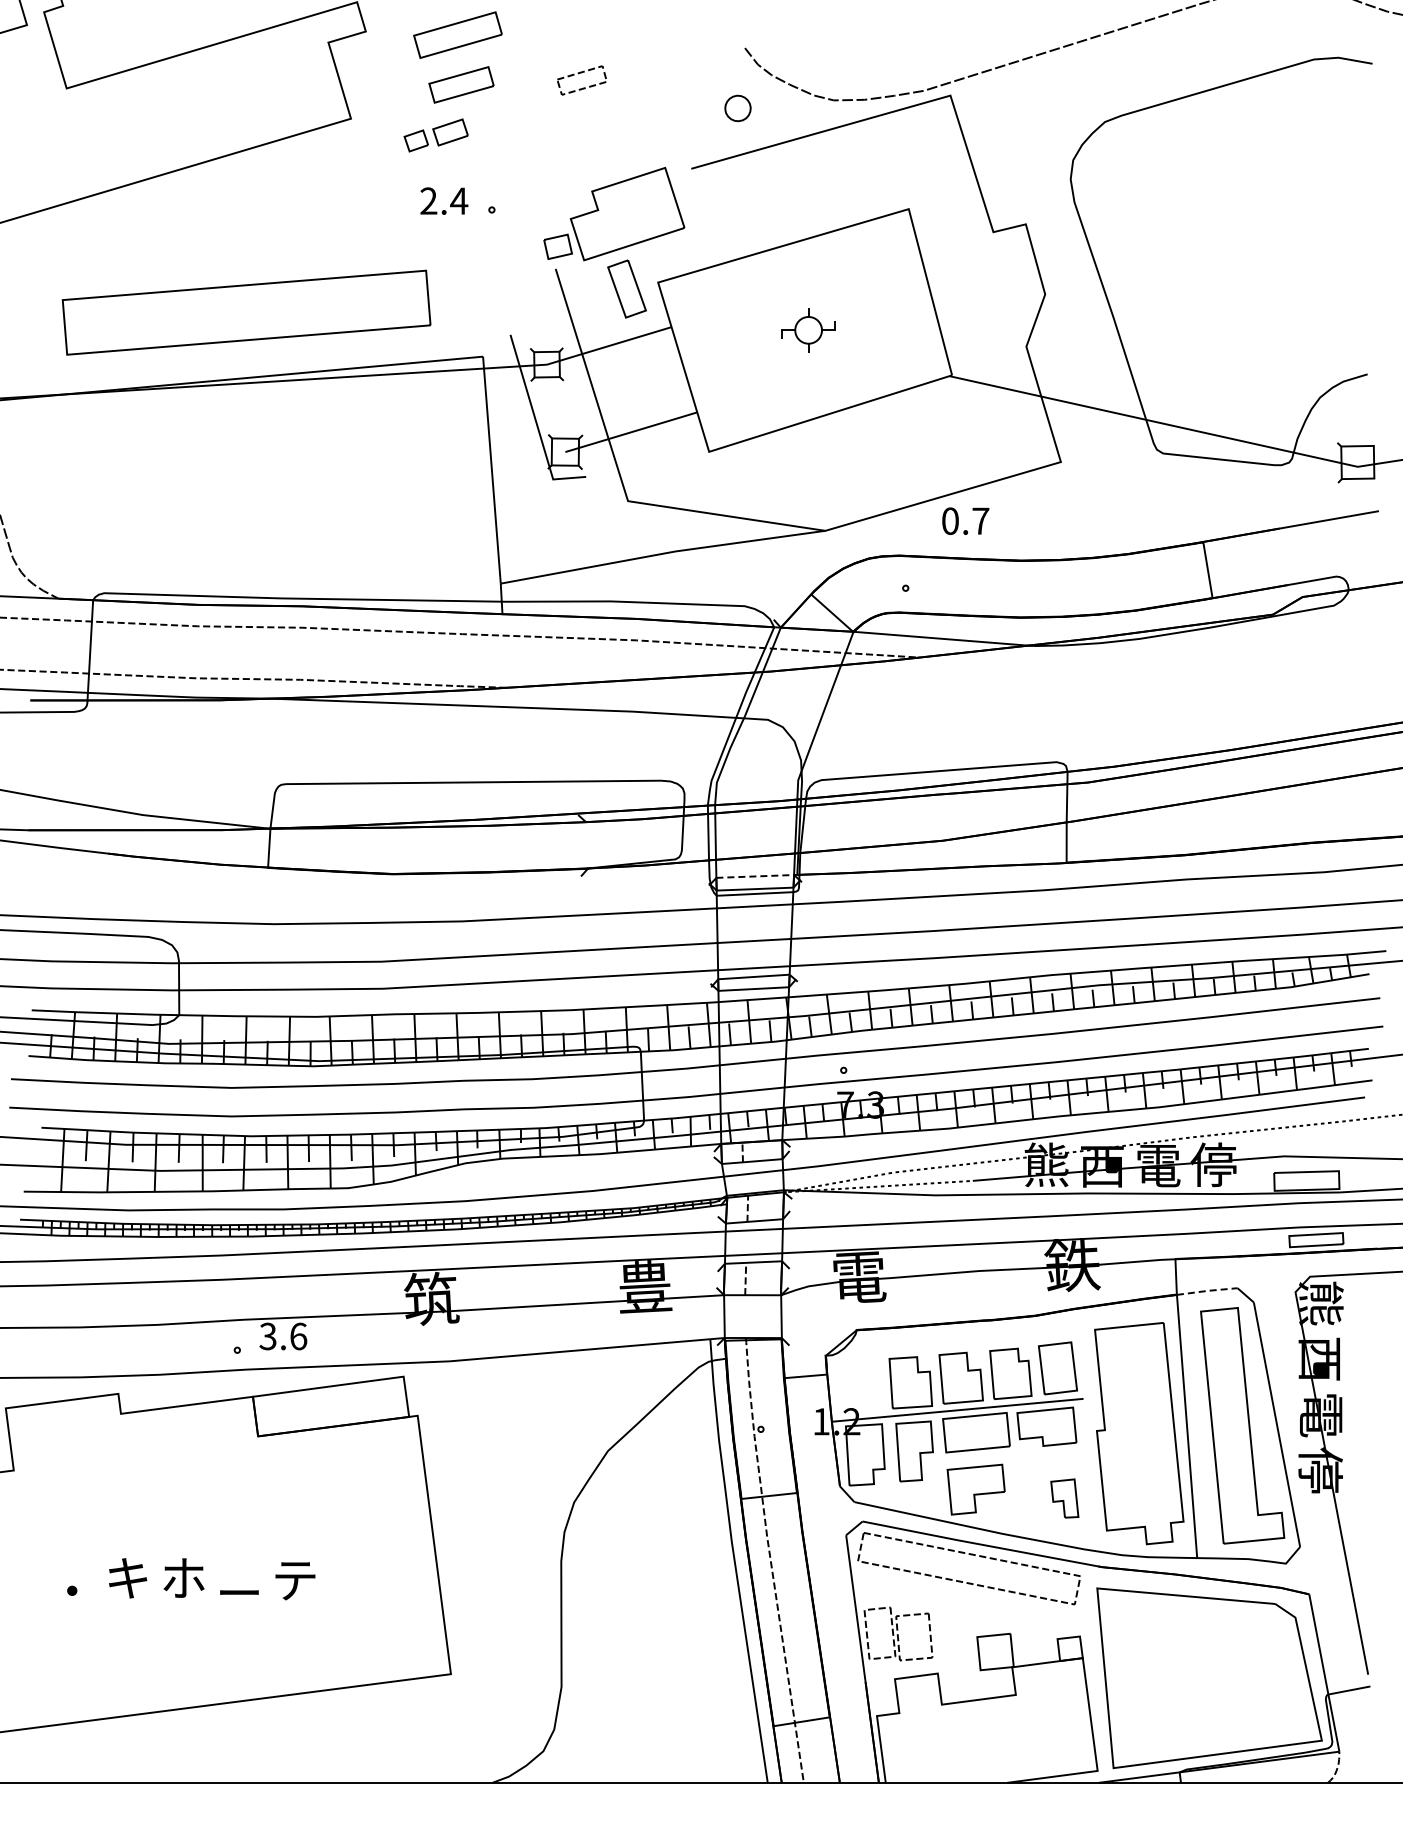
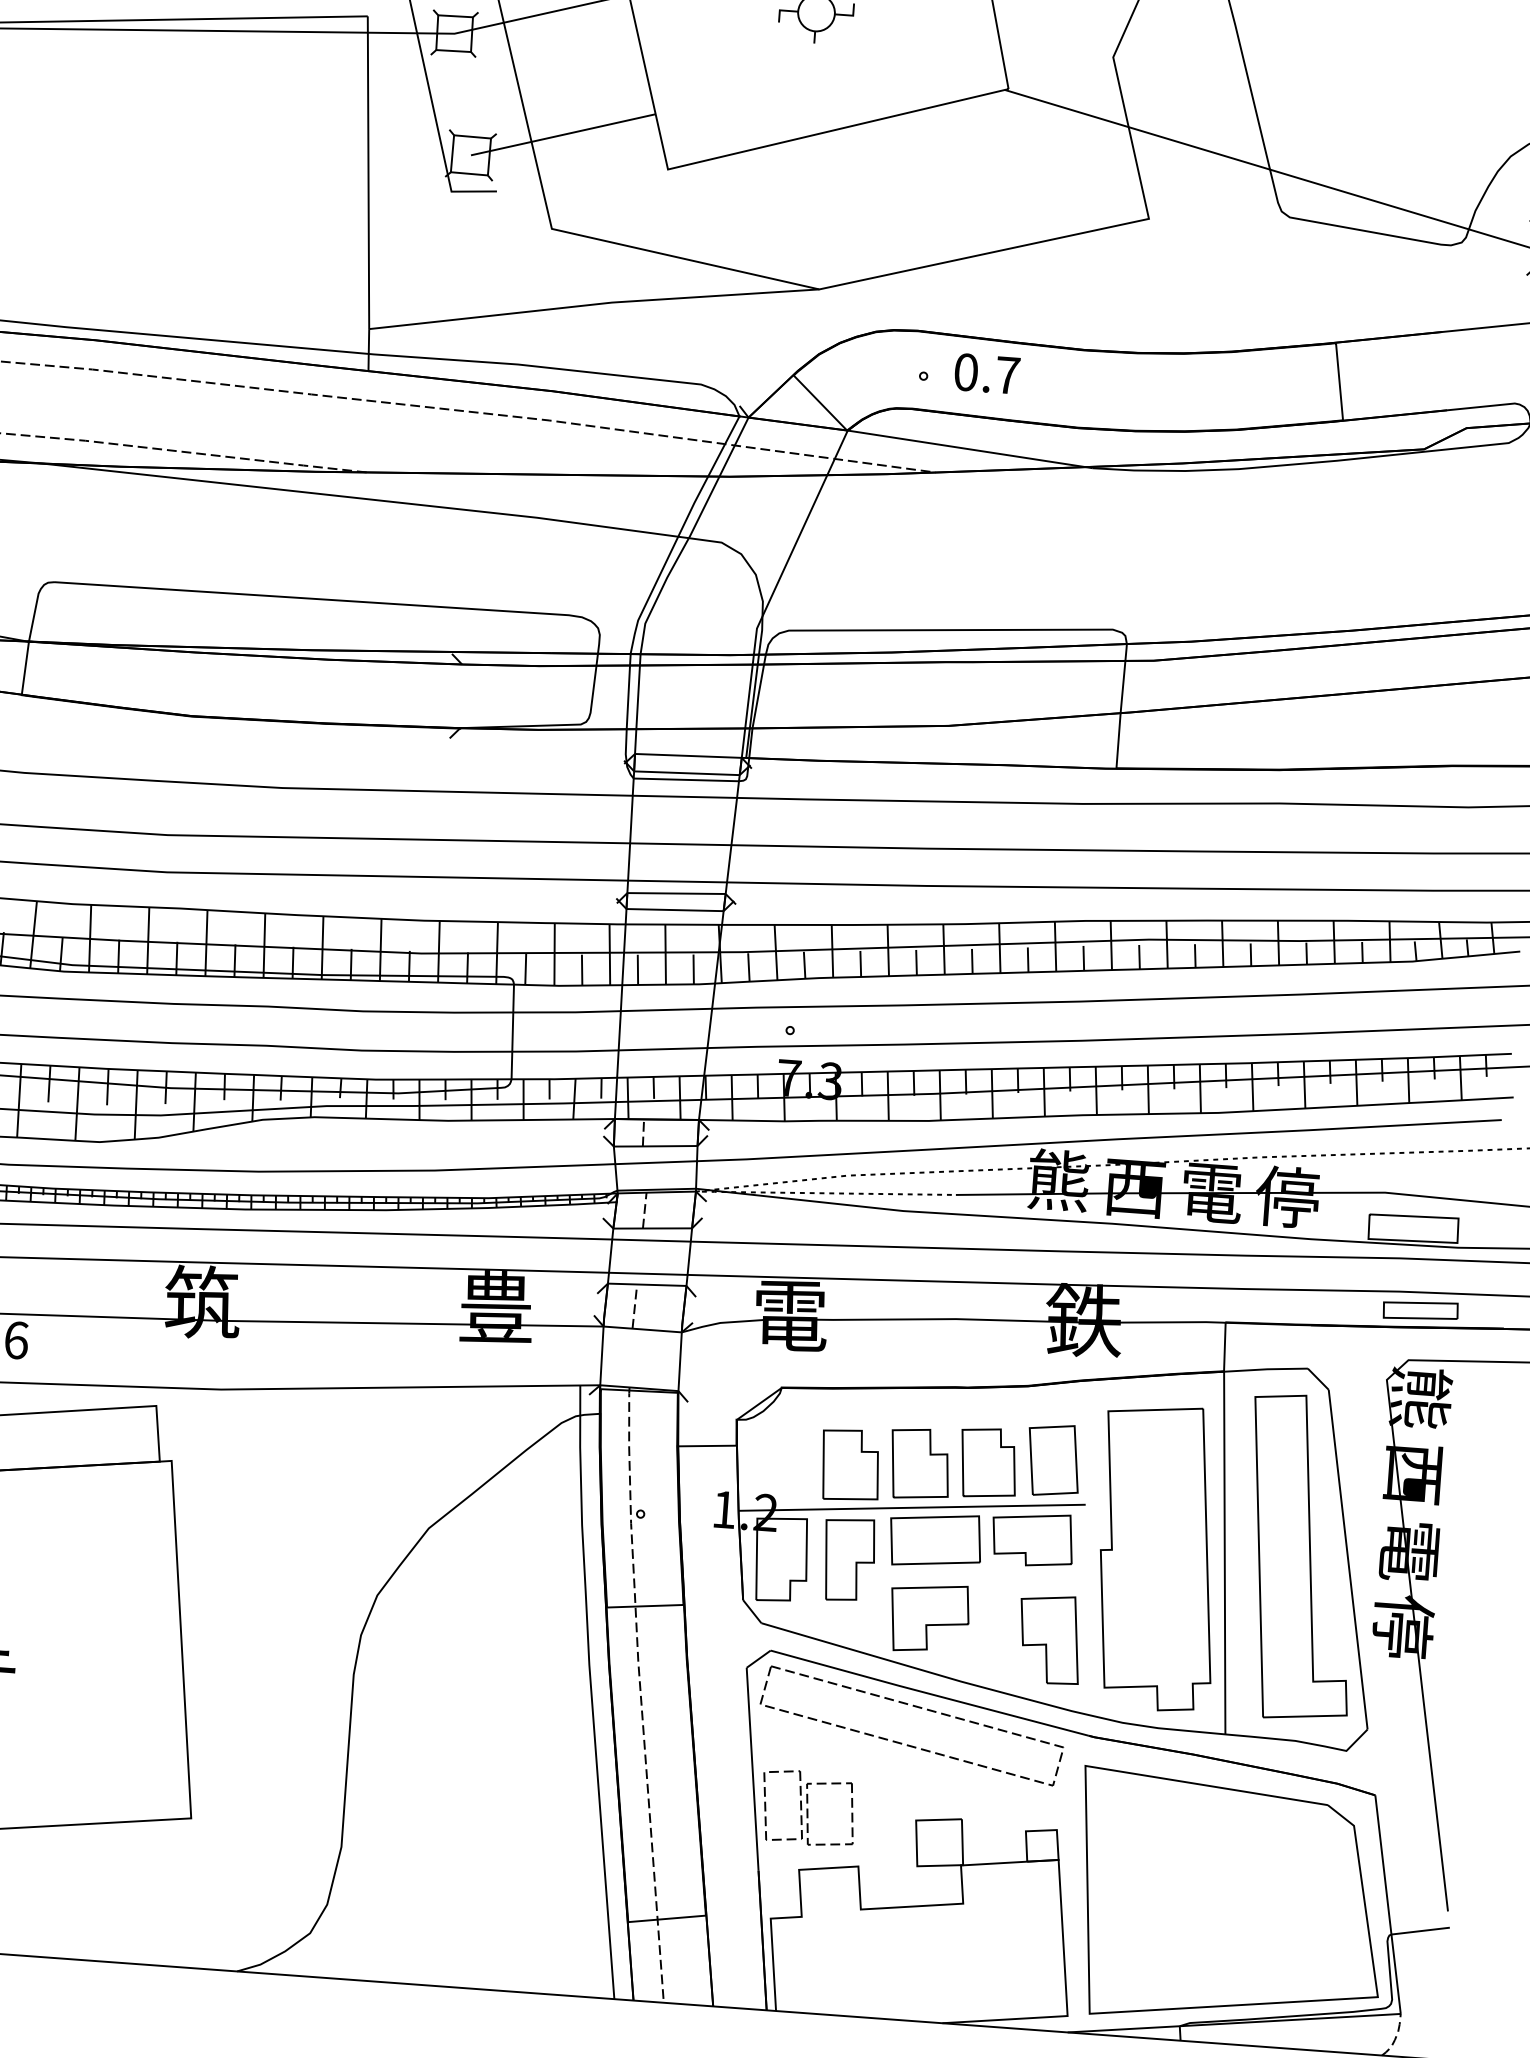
text: (965, 520) -> (986, 372), moved
line: (755, 876) -> (688, 756), dashed -> solid
line: (1208, 1290) -> (1267, 1368), dashed -> solid
part: (1064, 1498) -> (1049, 1639), size x1.67

